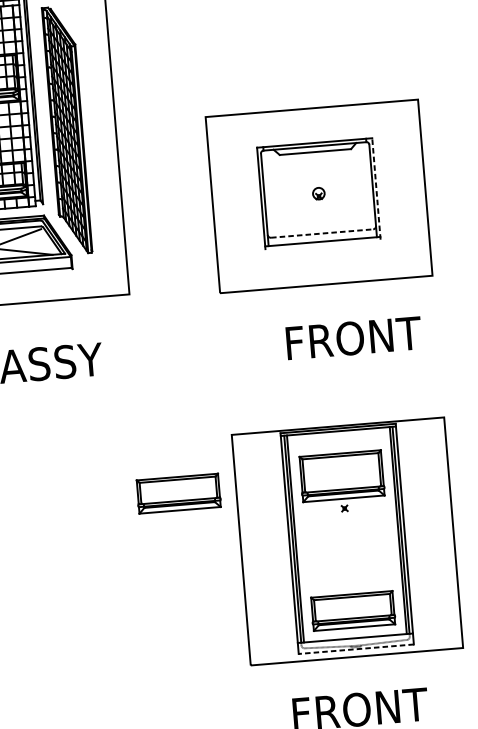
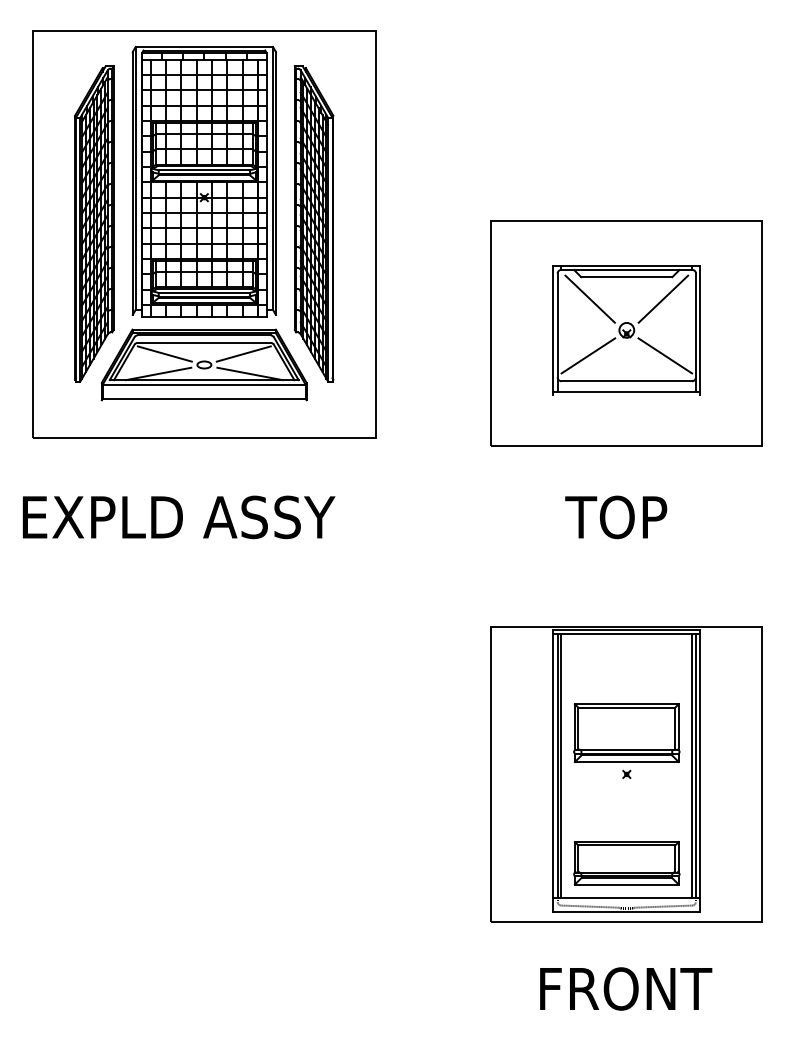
line: (345, 166) -> (663, 298), added
line: (287, 171) -> (589, 298), added
line: (376, 189) -> (700, 330), dashed -> solid
line: (350, 210) -> (665, 355), added
line: (290, 215) -> (588, 355), added
line: (322, 233) -> (627, 381), dashed -> solid
text: (351, 338) -> (653, 517), FRONT -> TOP
part: (342, 481) -> (626, 740), moved
part: (178, 493) -> (417, 696), removed
line: (356, 649) -> (626, 912), dashed -> solid

